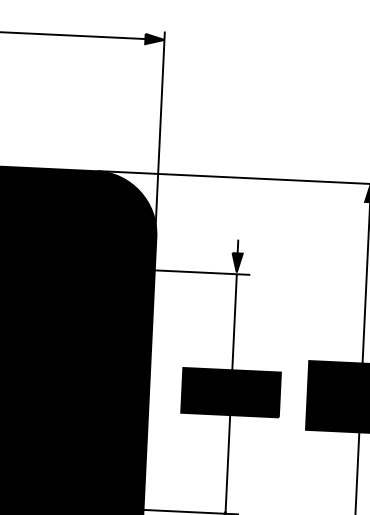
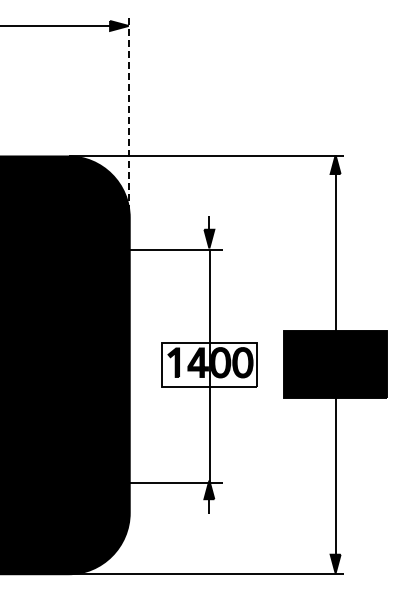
line: (160, 129) -> (128, 113), solid -> dashed
fill: (230, 391) -> (208, 364), removed

